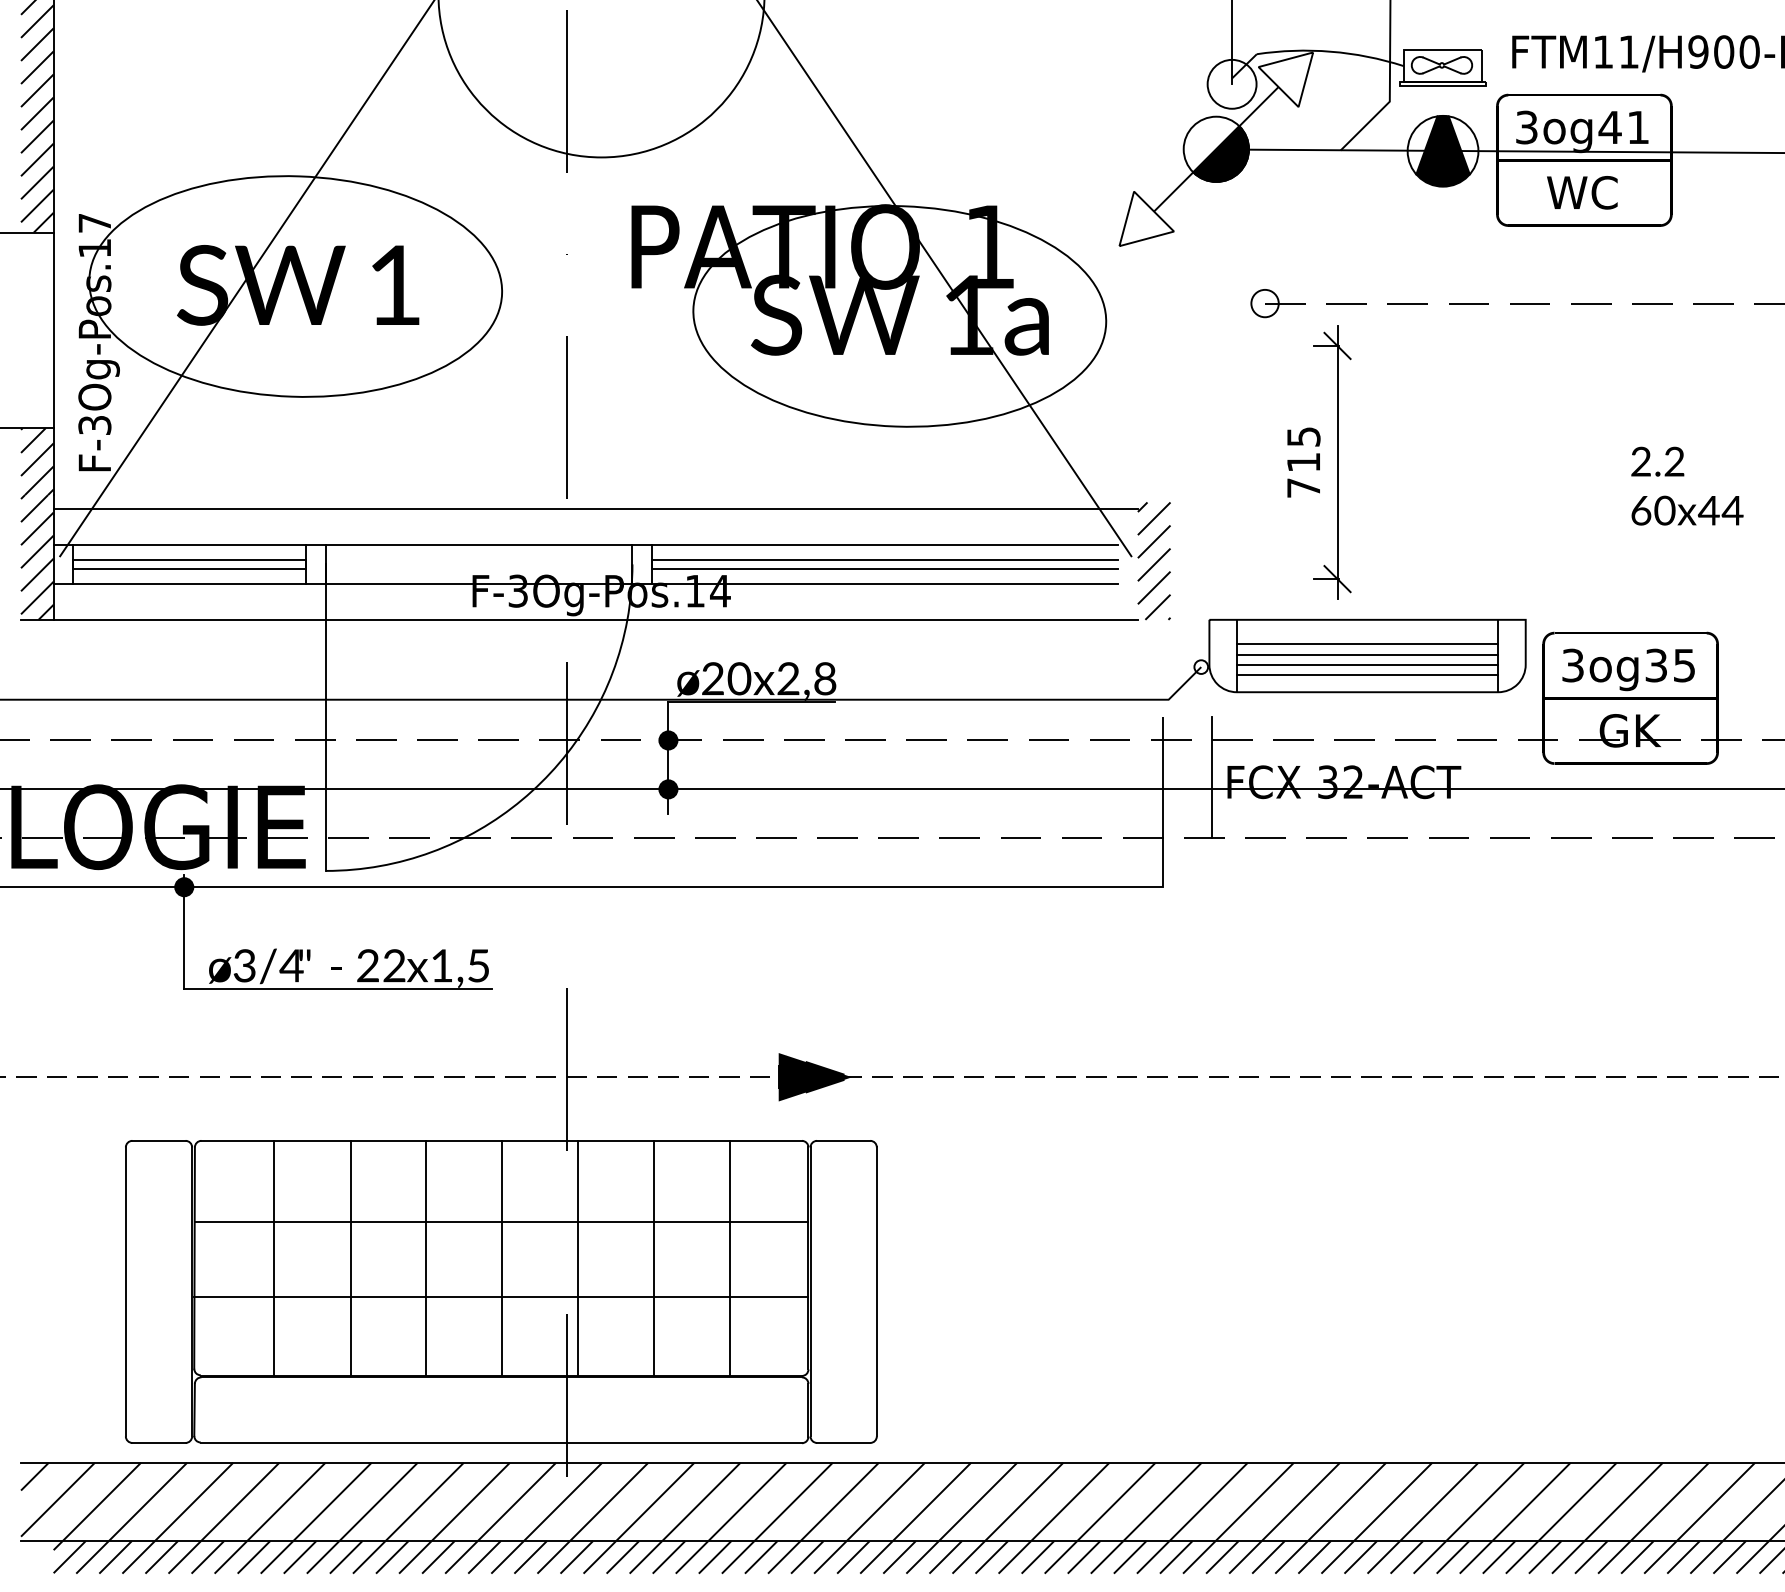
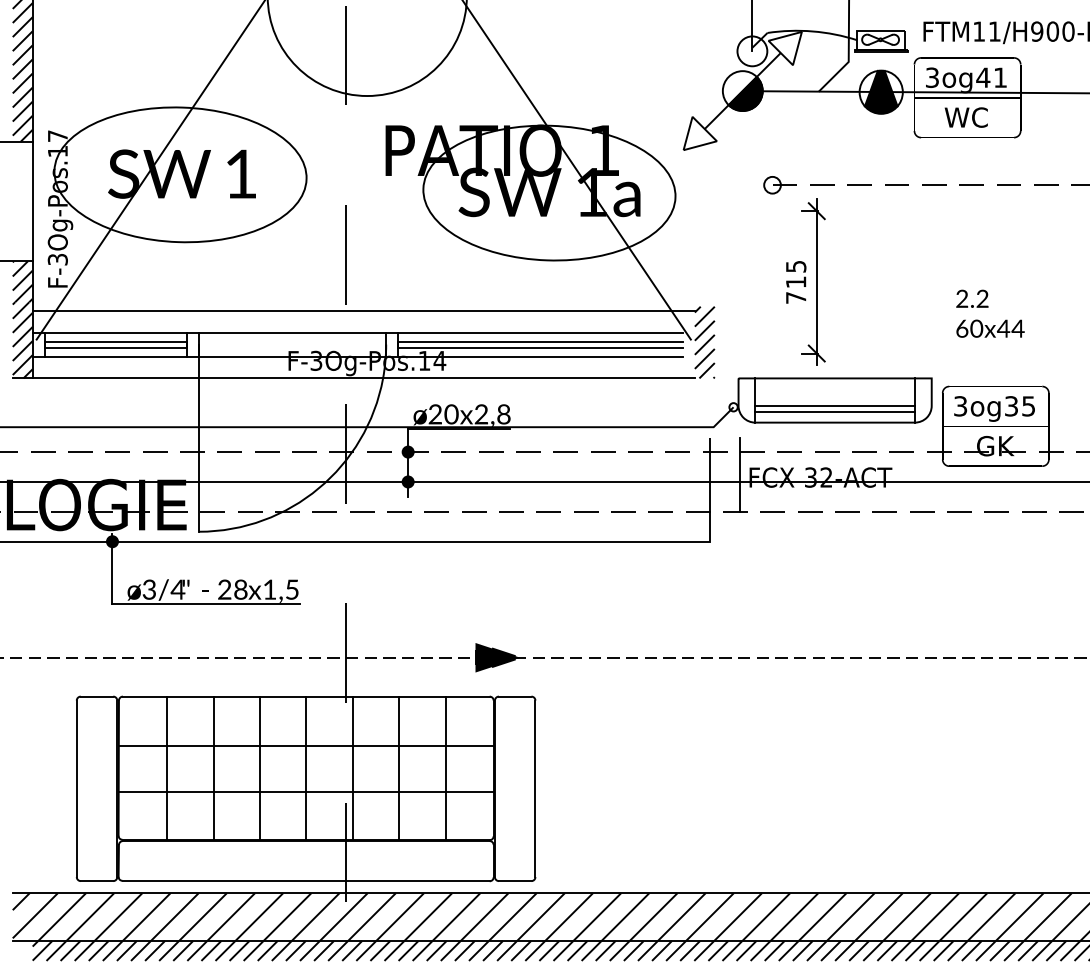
text: (1687, 485) -> (990, 313), moved
line: (1366, 644) -> (834, 393), removed
line: (1366, 654) -> (834, 399), removed
text: (393, 967) -> (240, 590), 22 -> 28

